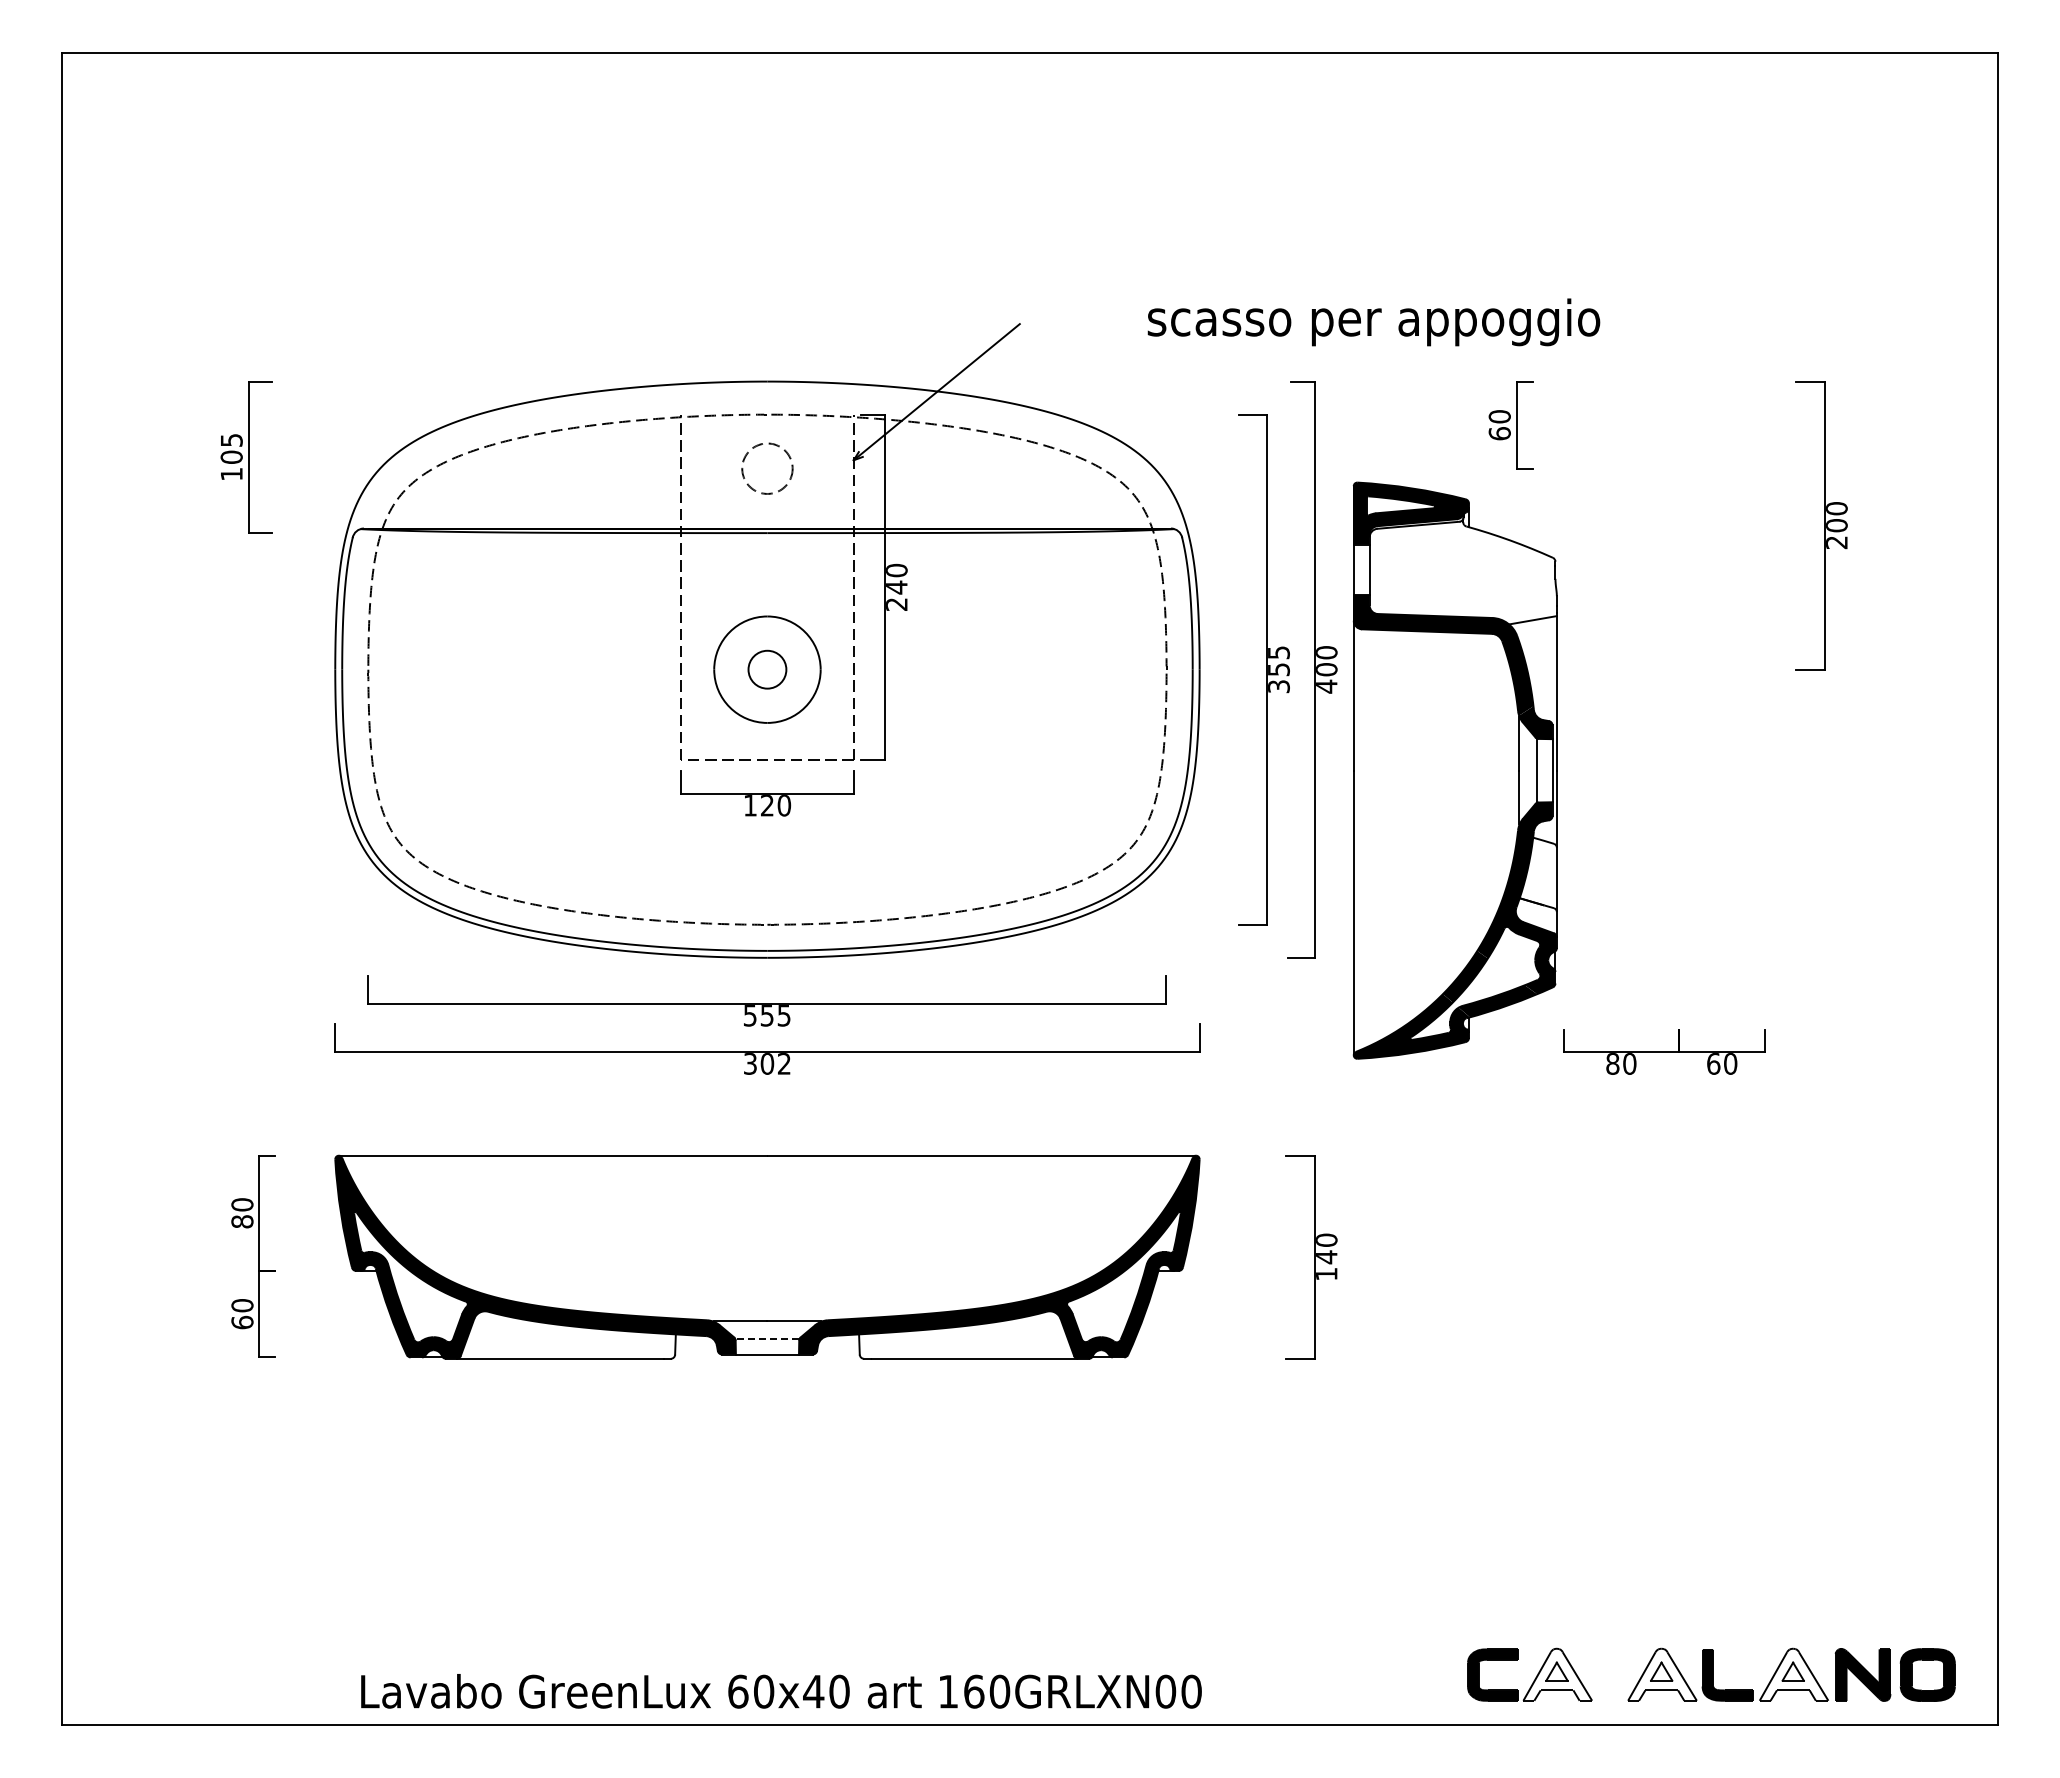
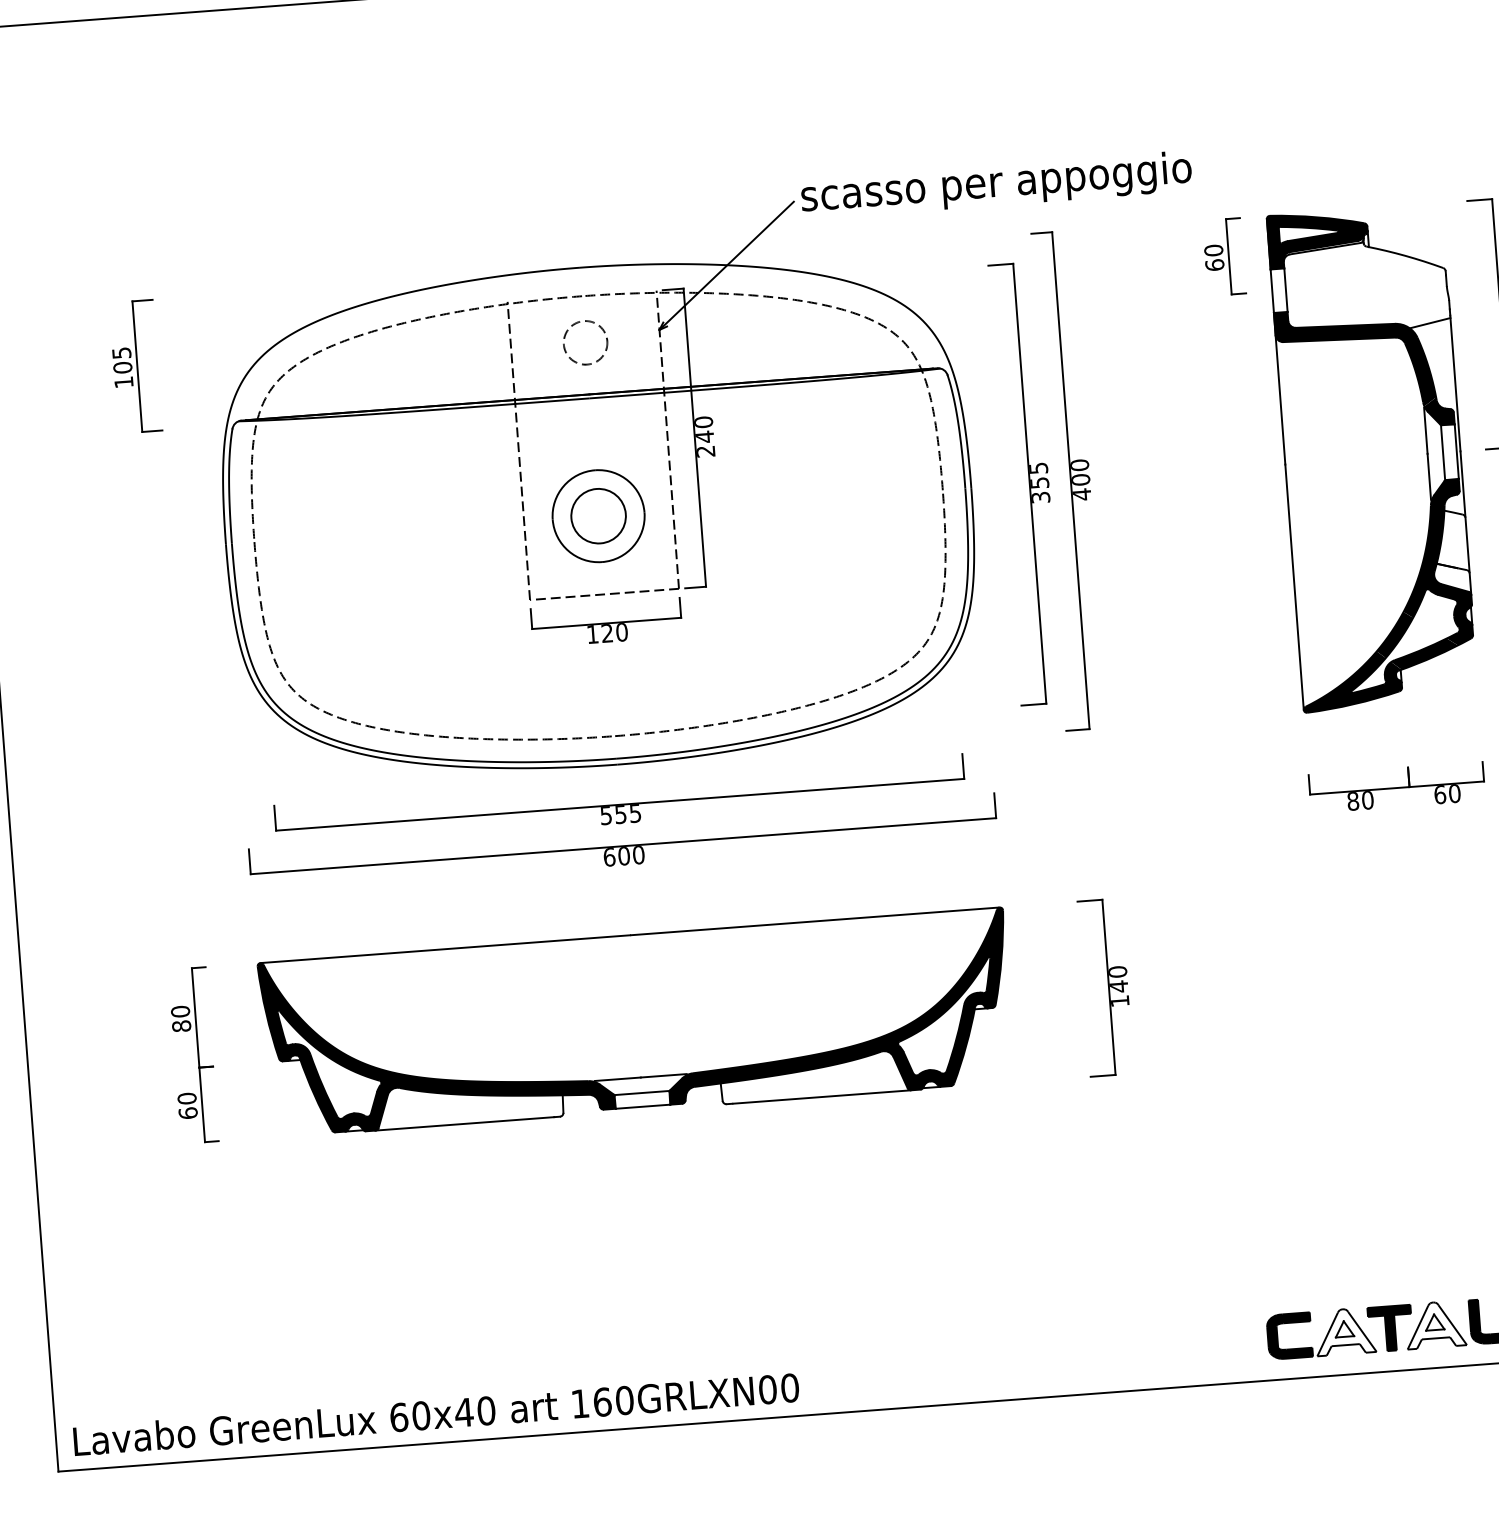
text: (1373, 322) -> (996, 185), moved
circle: (767, 669) -> (598, 516), size x1.67
part: (1454, 770) -> (1372, 457), moved
text: (767, 1063) -> (624, 855), 302 -> 600
line: (767, 1338) -> (642, 1092), dashed -> solid
part: (1609, 1674) -> (1389, 1328), added
text: (781, 1691) -> (436, 1414), moved

